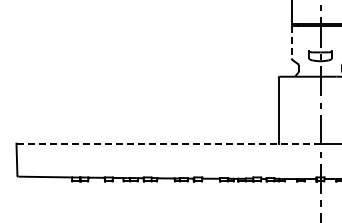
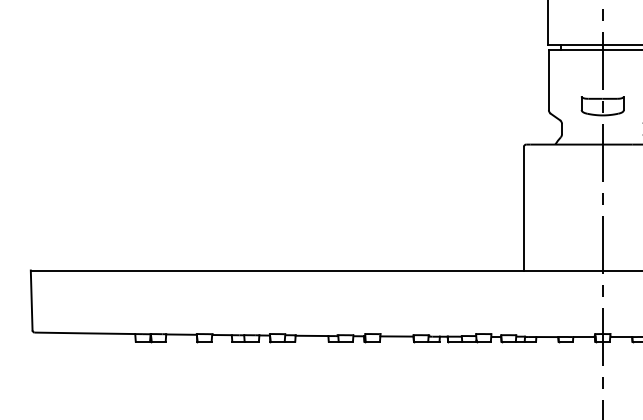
line: (291, 42) -> (548, 80), dashed -> solid
line: (168, 143) -> (316, 270), dashed -> solid

